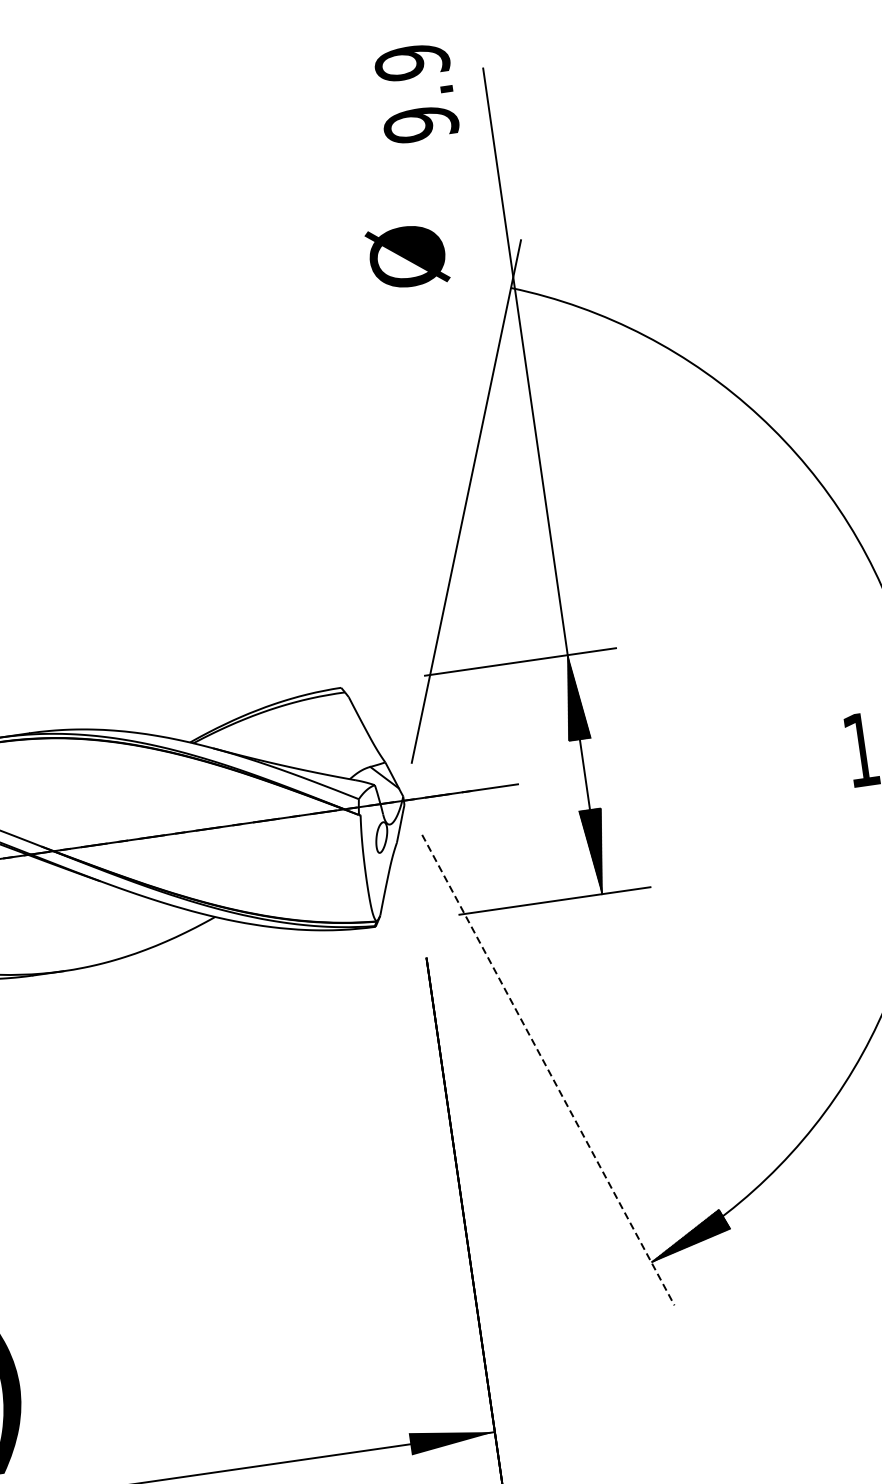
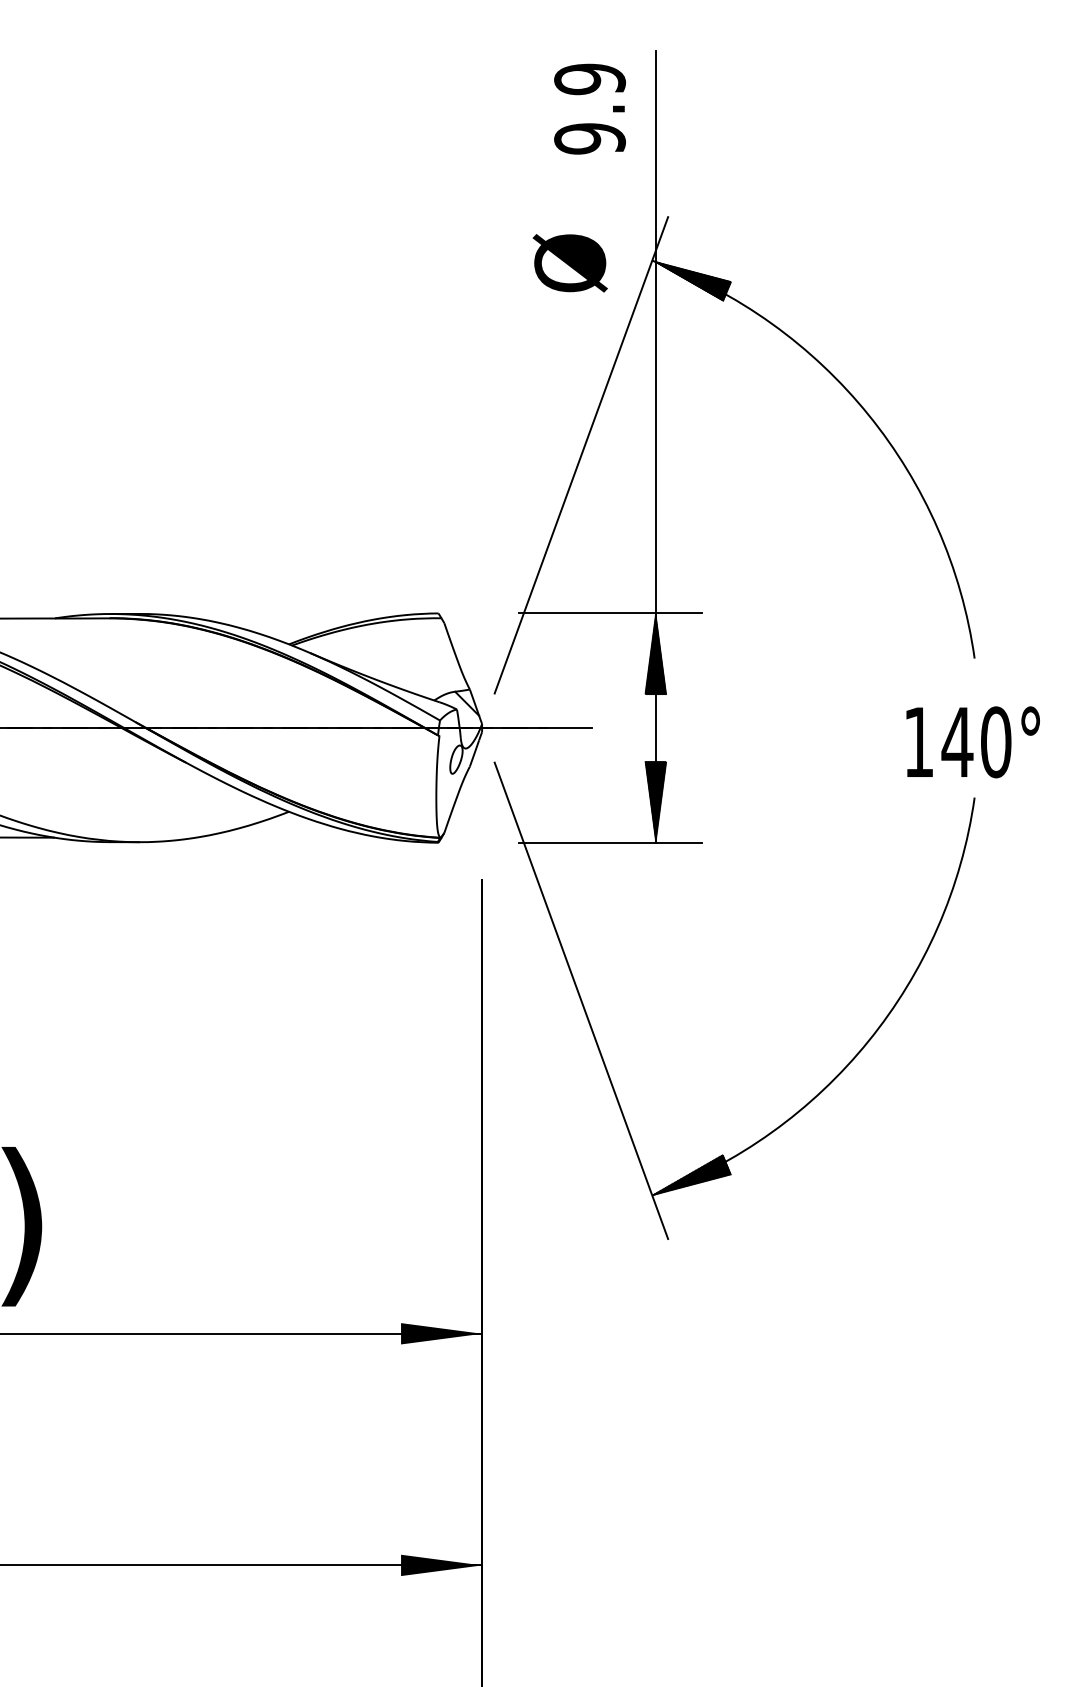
text: (416, 92) -> (589, 108), moved
text: (406, 257) -> (569, 263), moved
hatch: (554, 302) -> (691, 280), added
line: (548, 1070) -> (581, 1001), dashed -> solid

